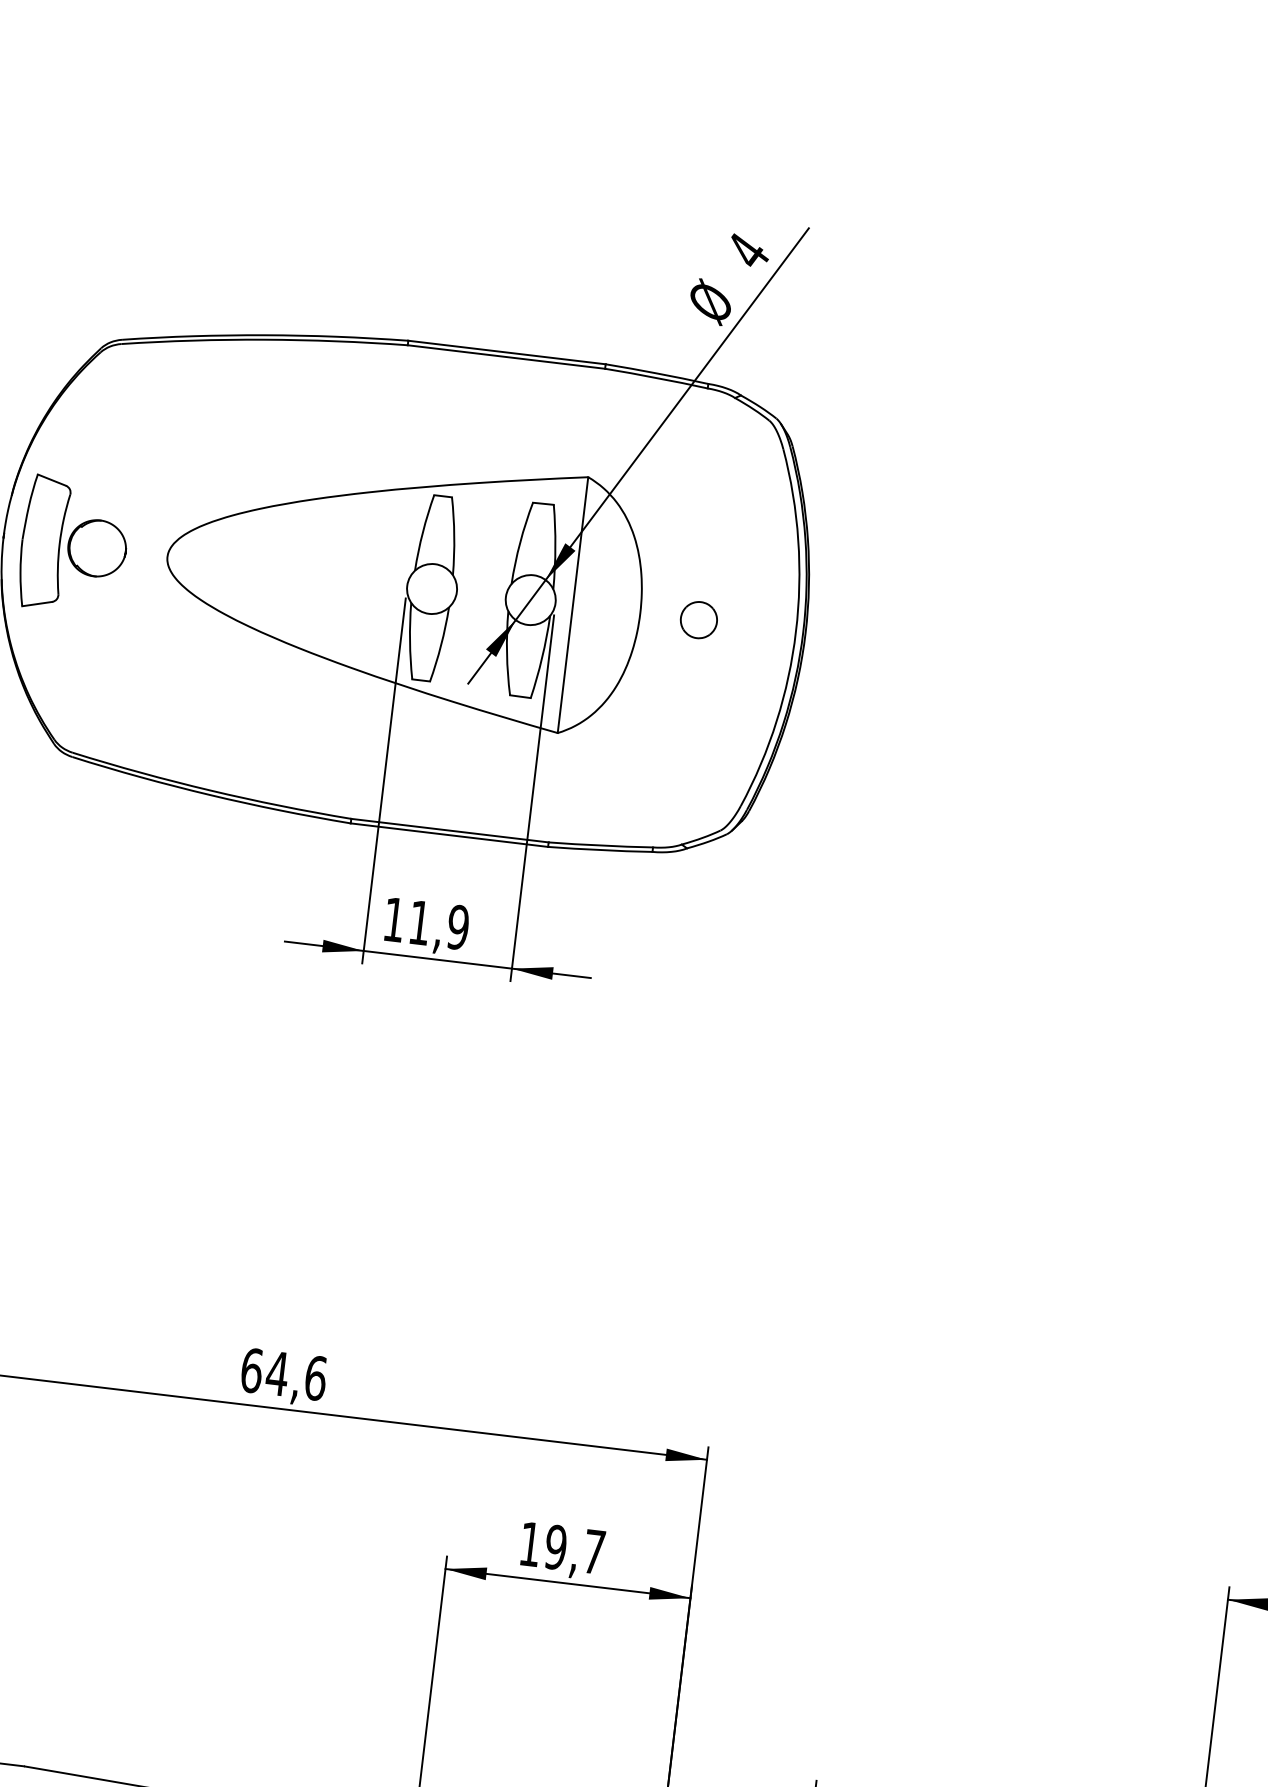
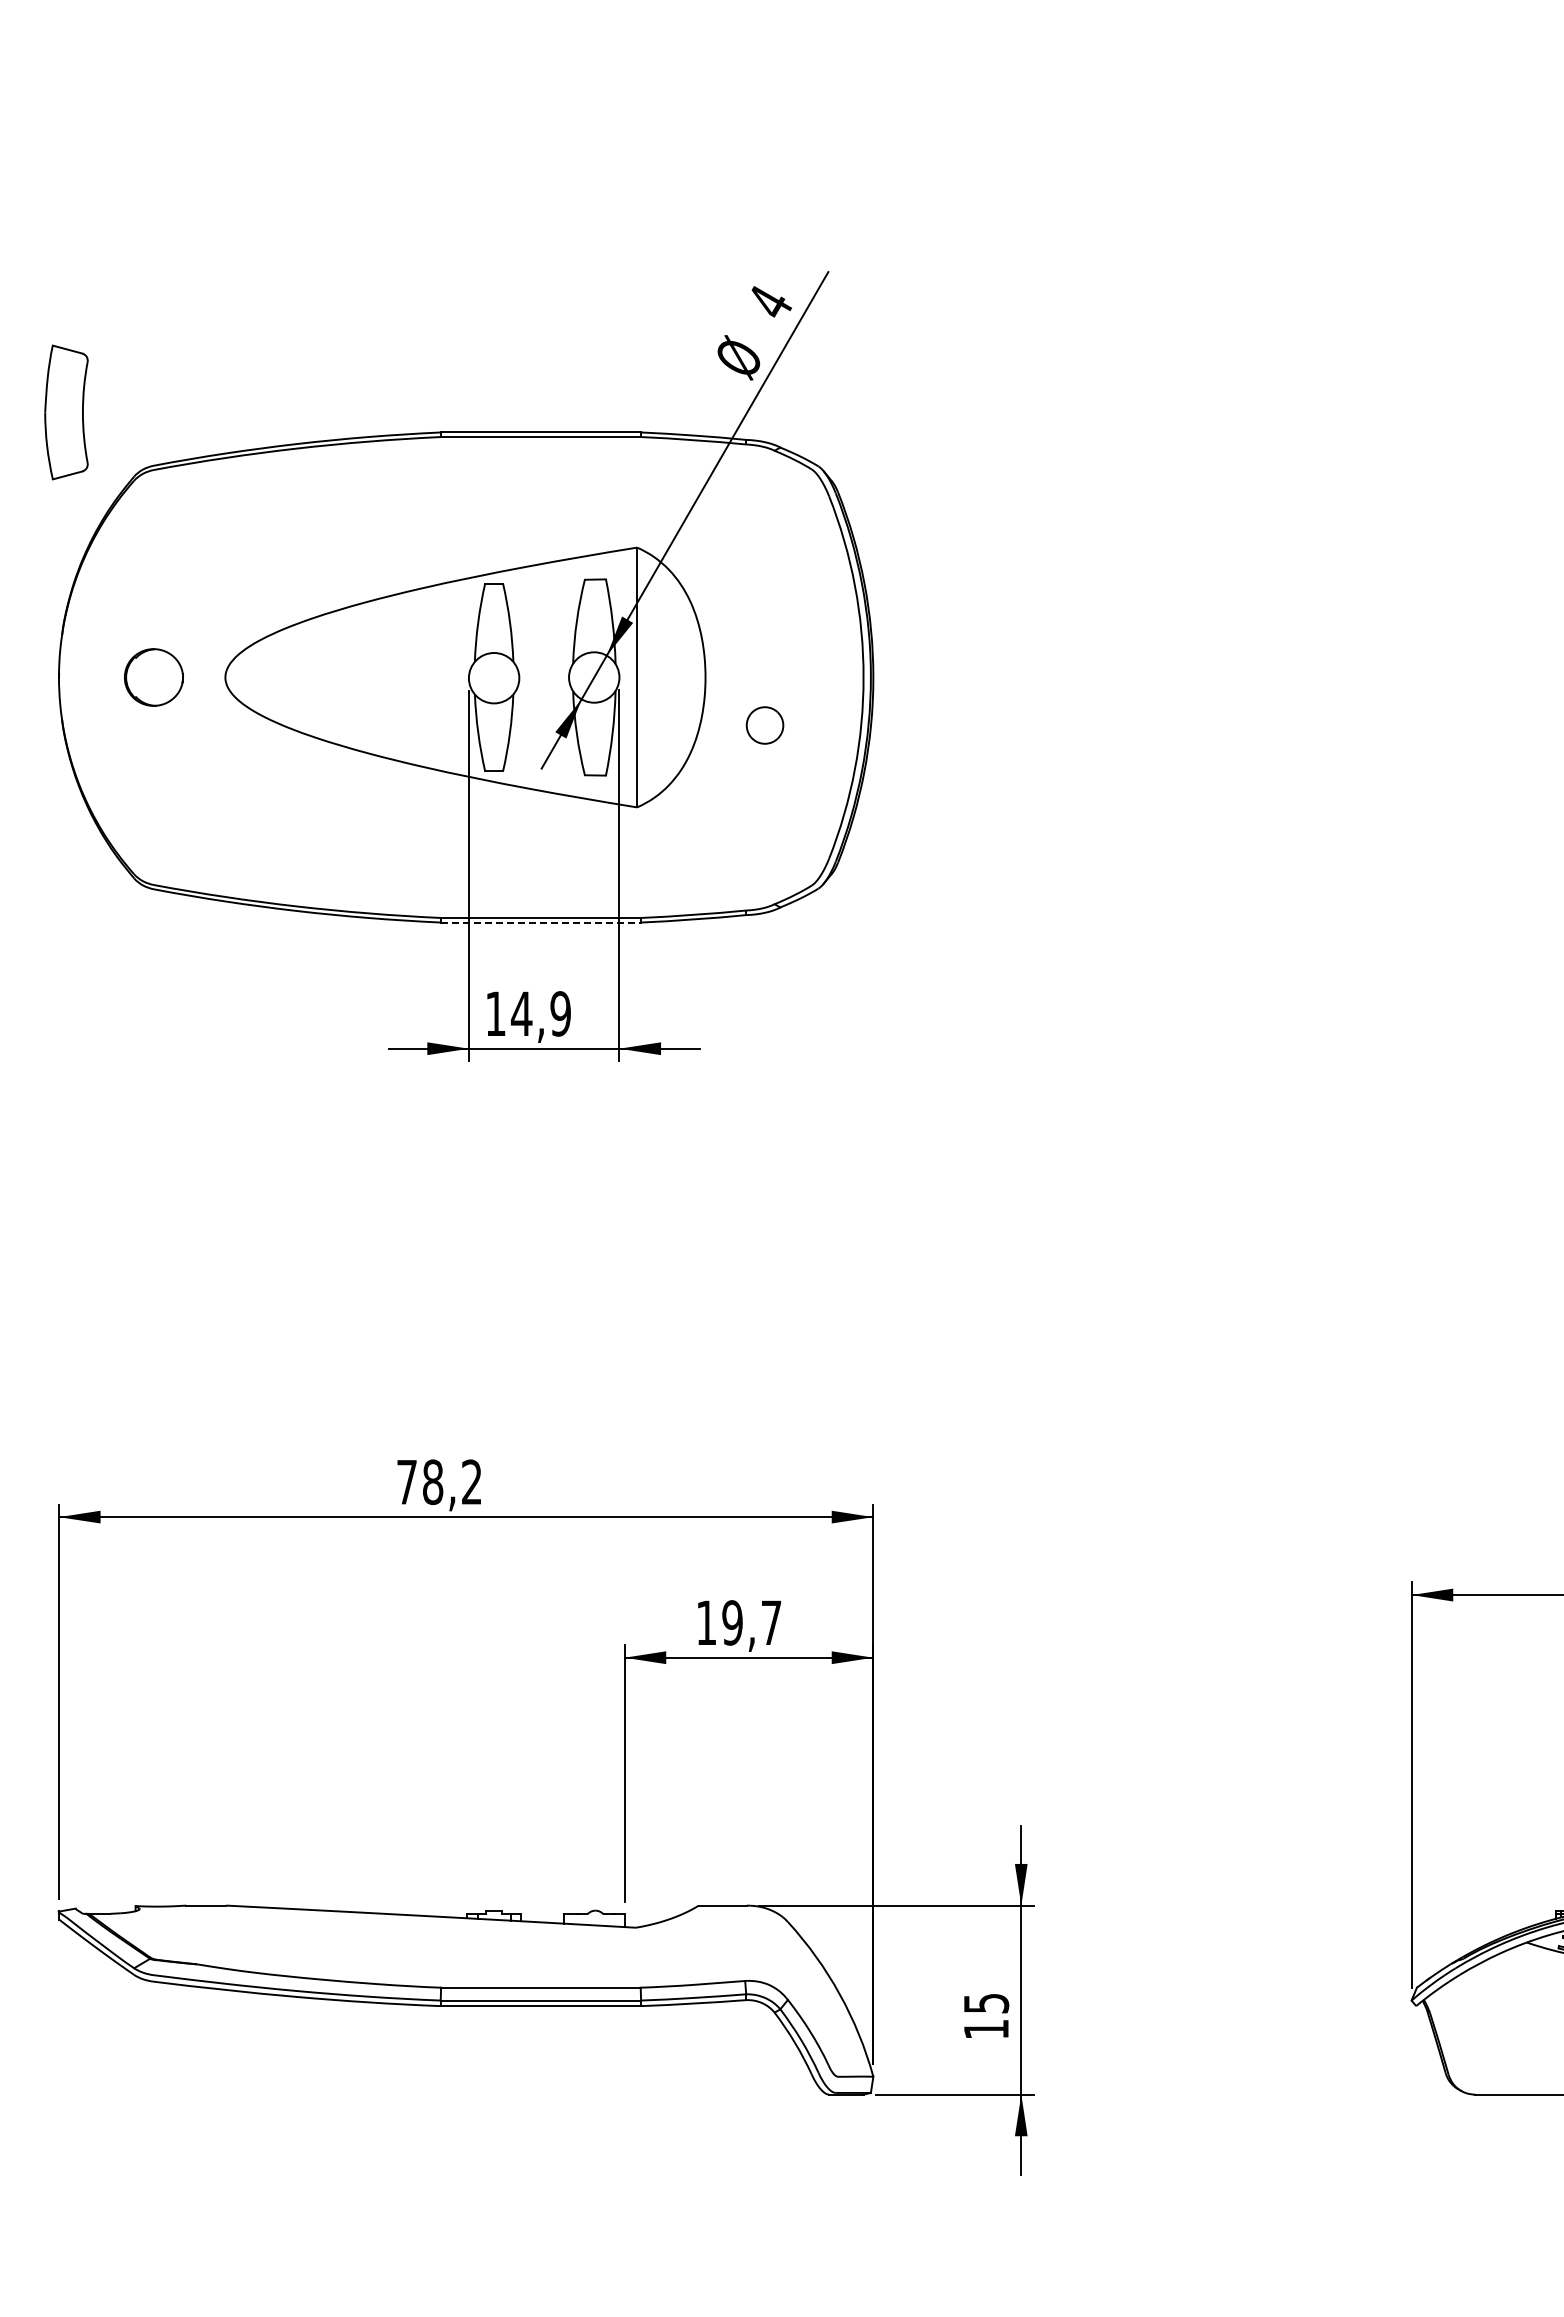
part: (43, 541) -> (66, 412), moved
part: (698, 620) -> (764, 725), moved
line: (450, 835) -> (541, 922), solid -> dashed
text: (419, 922) -> (521, 1013), 11,9 -> 14,9
text: (283, 1374) -> (439, 1482), 64,6 -> 78,2

